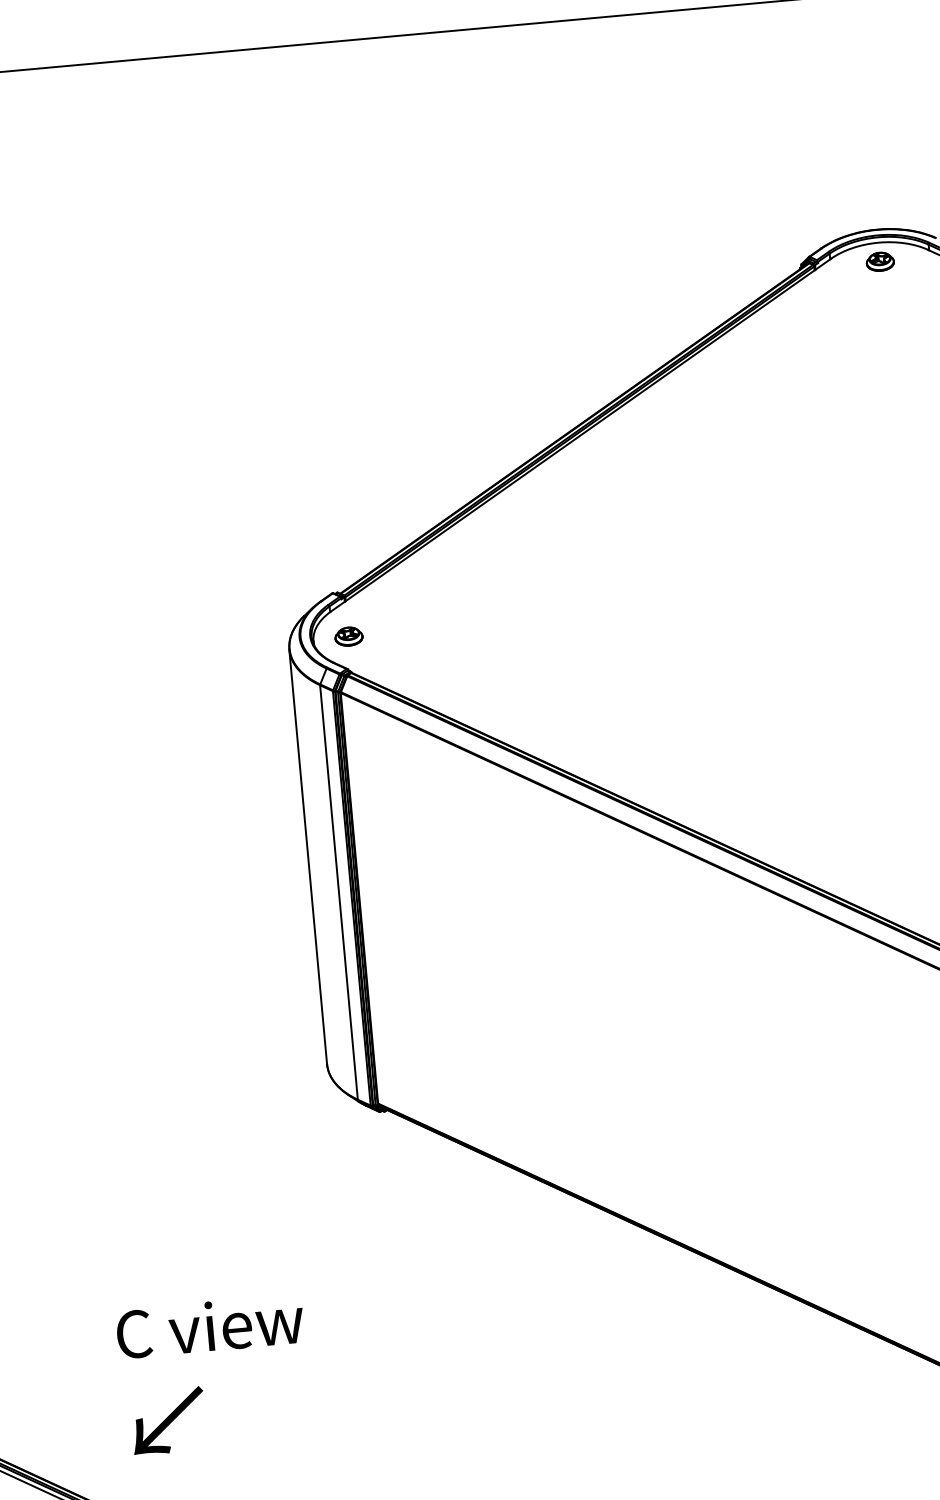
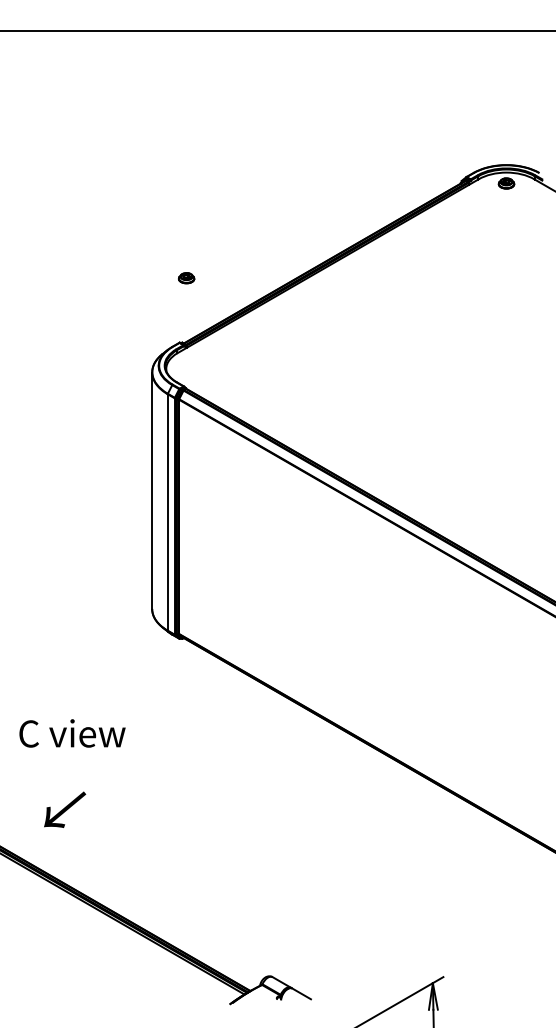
part: (348, 637) -> (186, 278), moved
text: (210, 1326) -> (72, 733), moved
text: (169, 1420) -> (65, 809), moved

